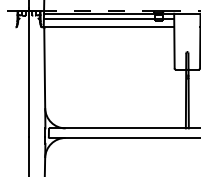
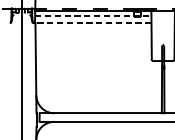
line: (109, 19) -> (93, 16), solid -> dashed
line: (108, 27) -> (92, 23), solid -> dashed

